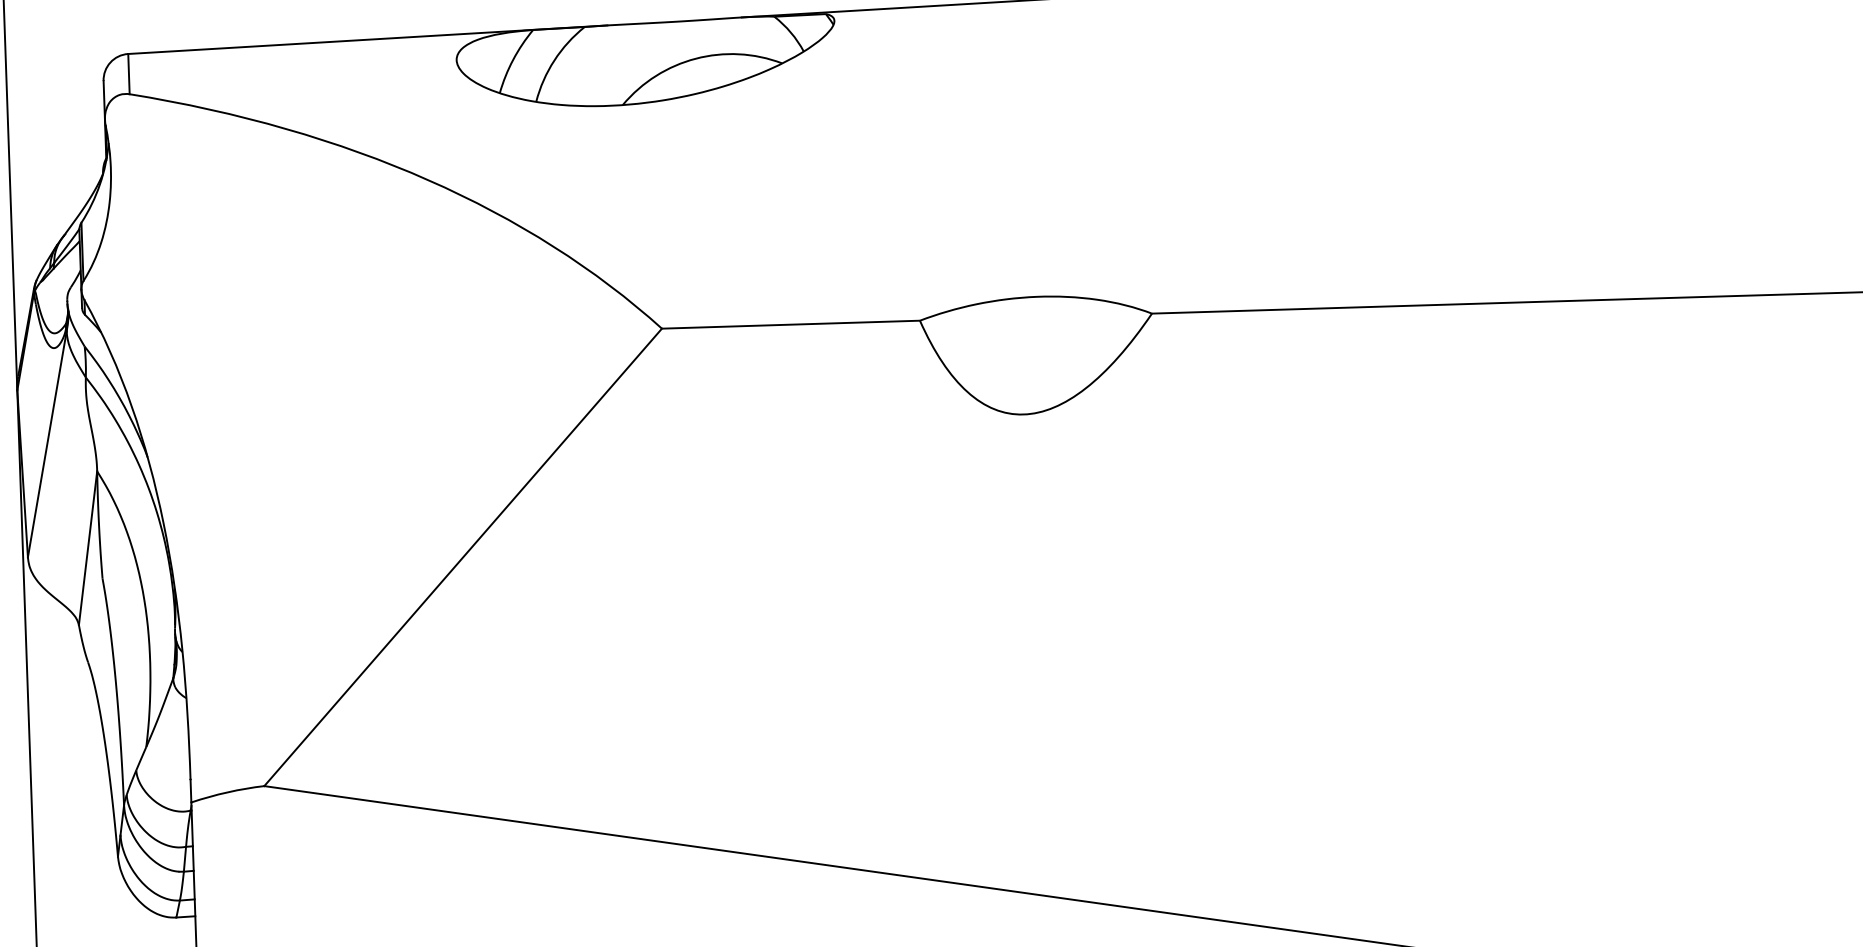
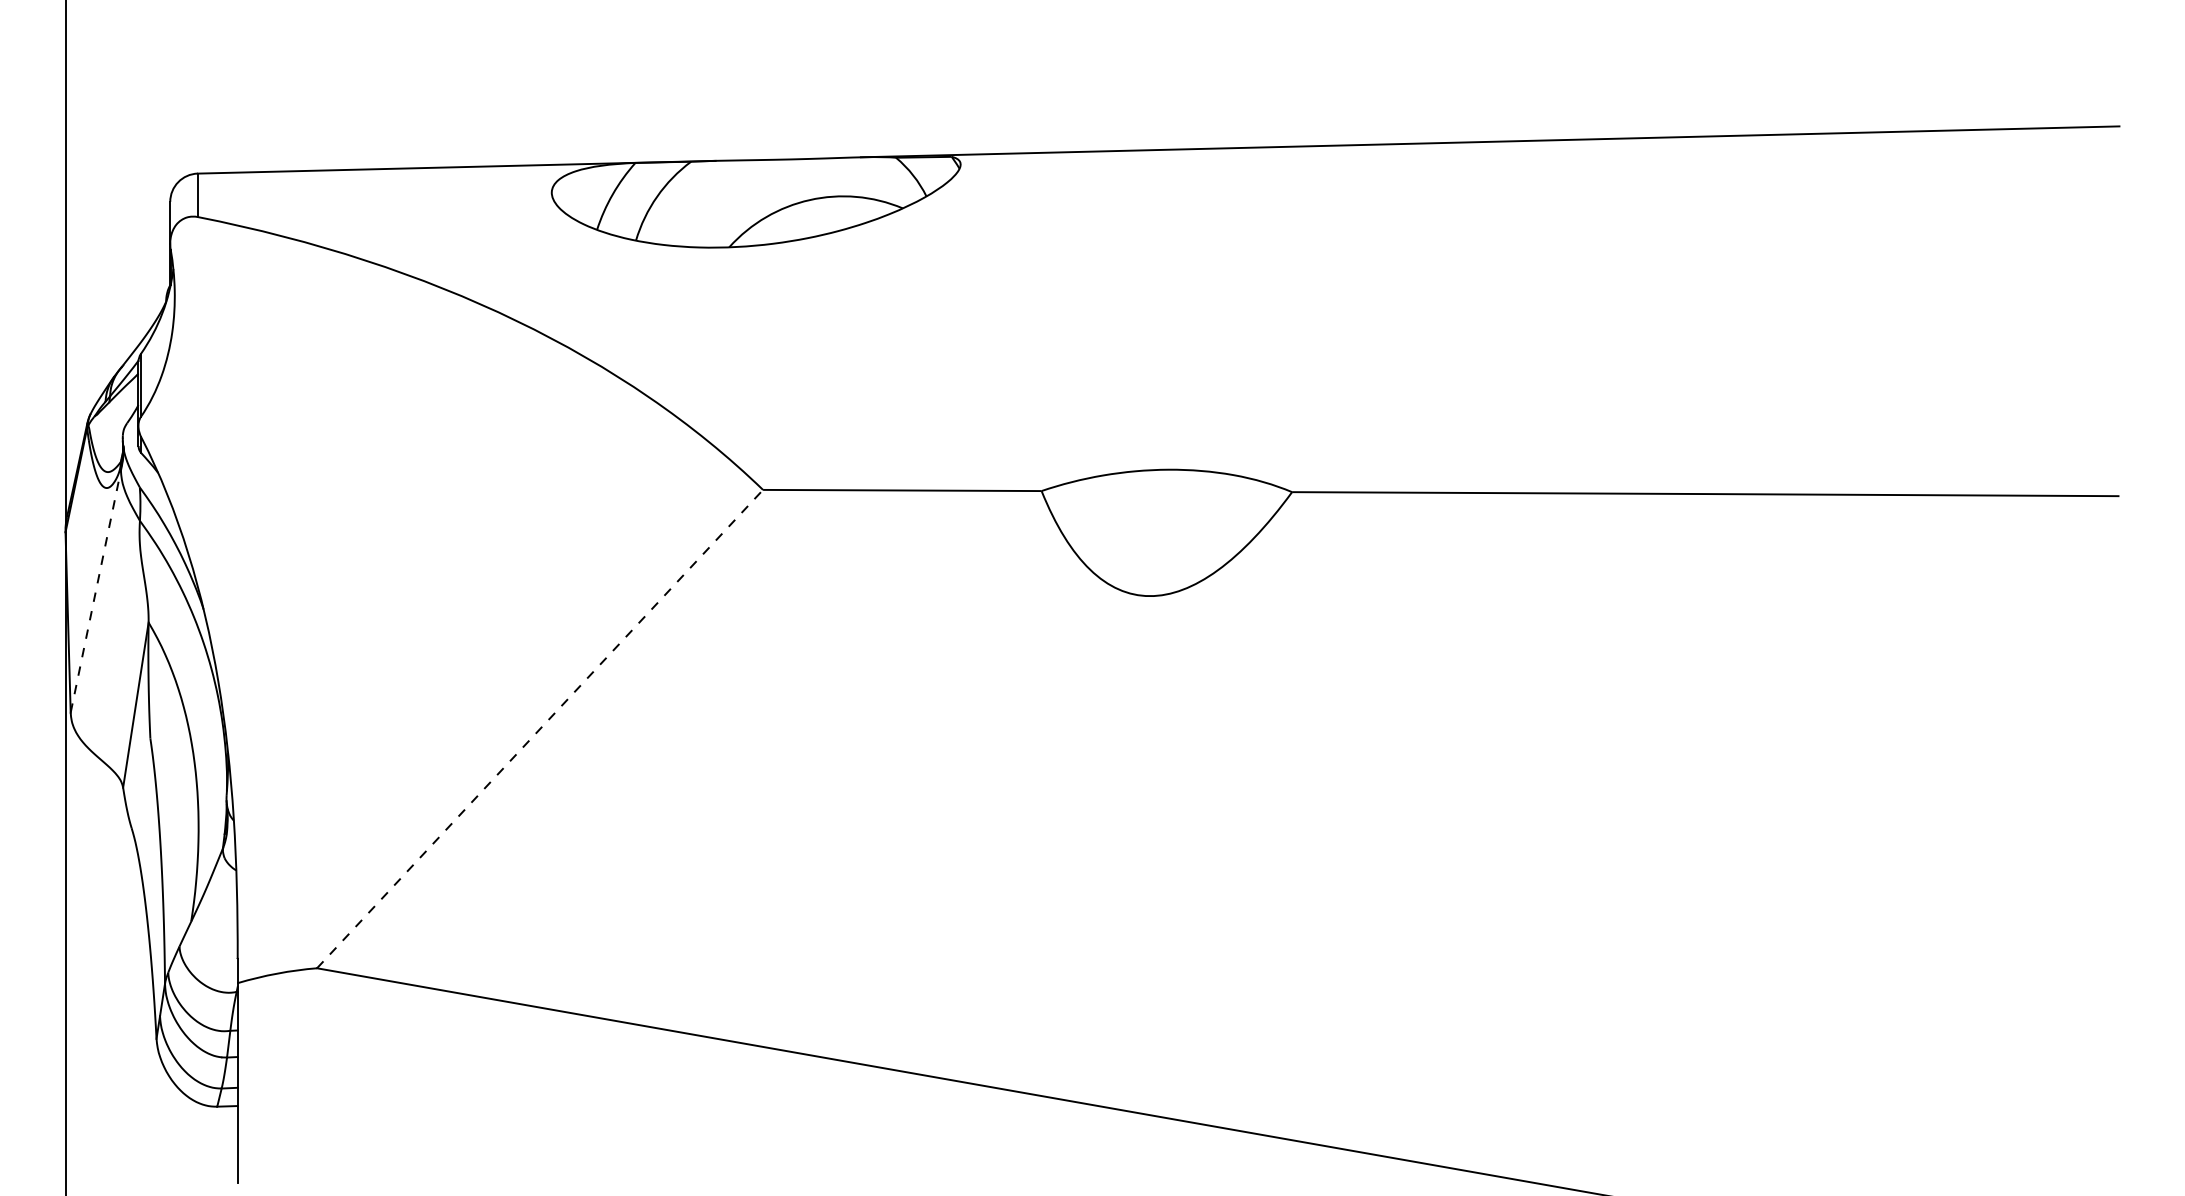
line: (46, 444) -> (95, 591), solid -> dashed
line: (463, 556) -> (540, 728), solid -> dashed

